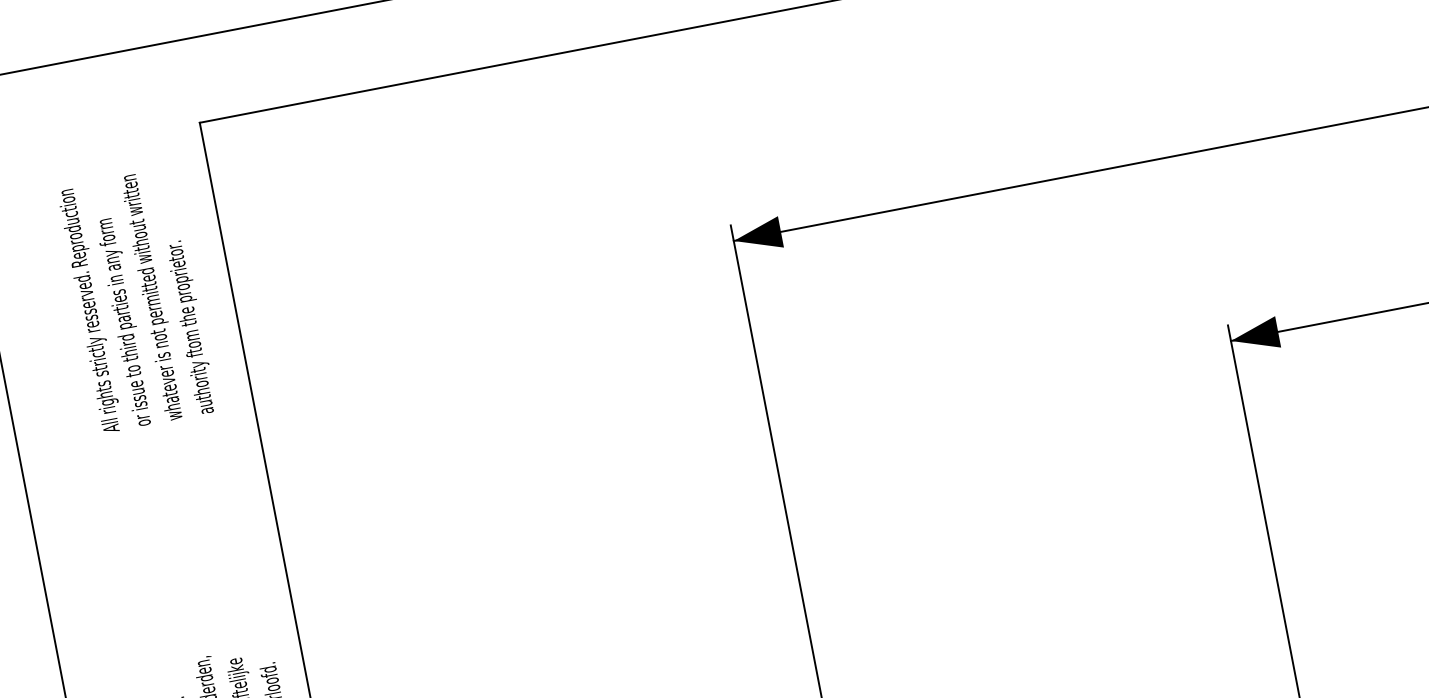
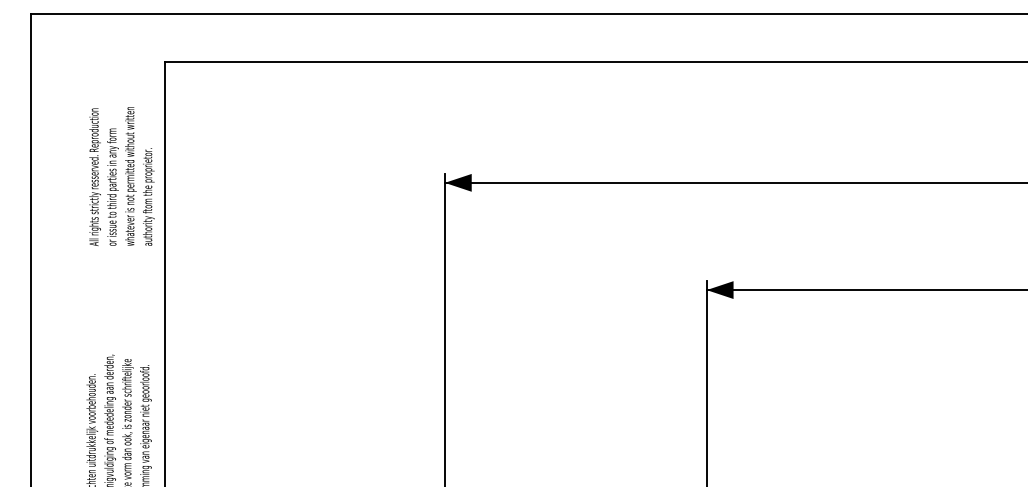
text: (136, 300) -> (121, 176), moved

